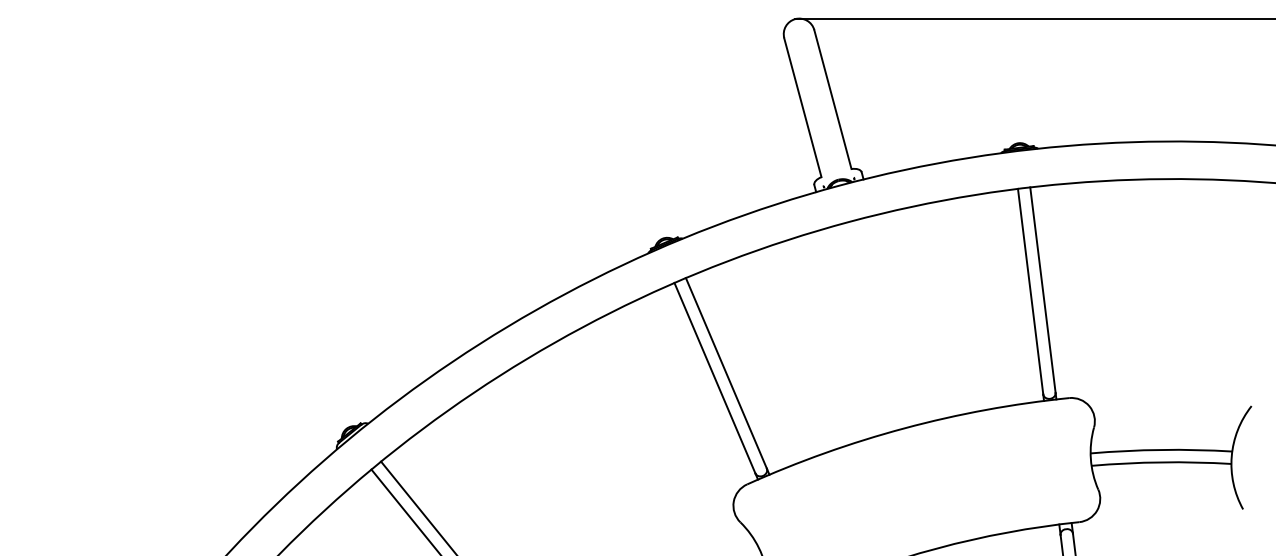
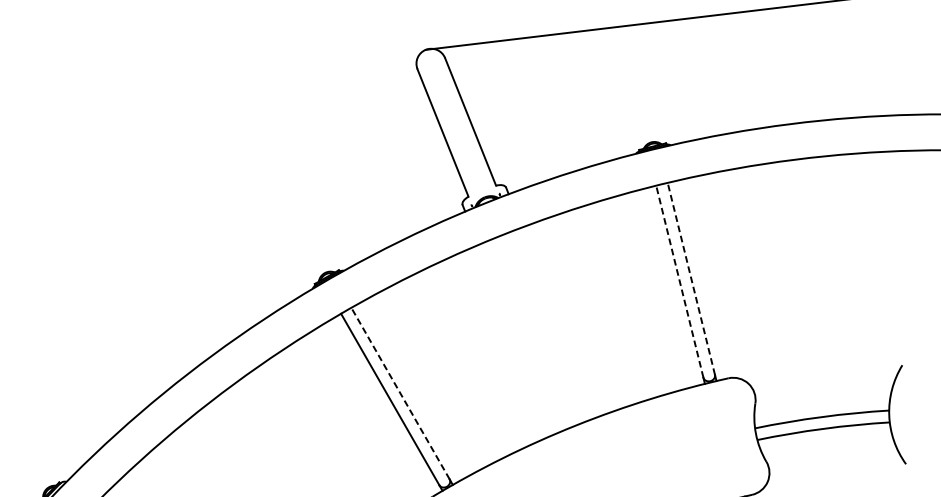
line: (1042, 290) -> (690, 279), solid -> dashed
line: (1030, 291) -> (679, 281), solid -> dashed
line: (726, 373) -> (400, 393), solid -> dashed

